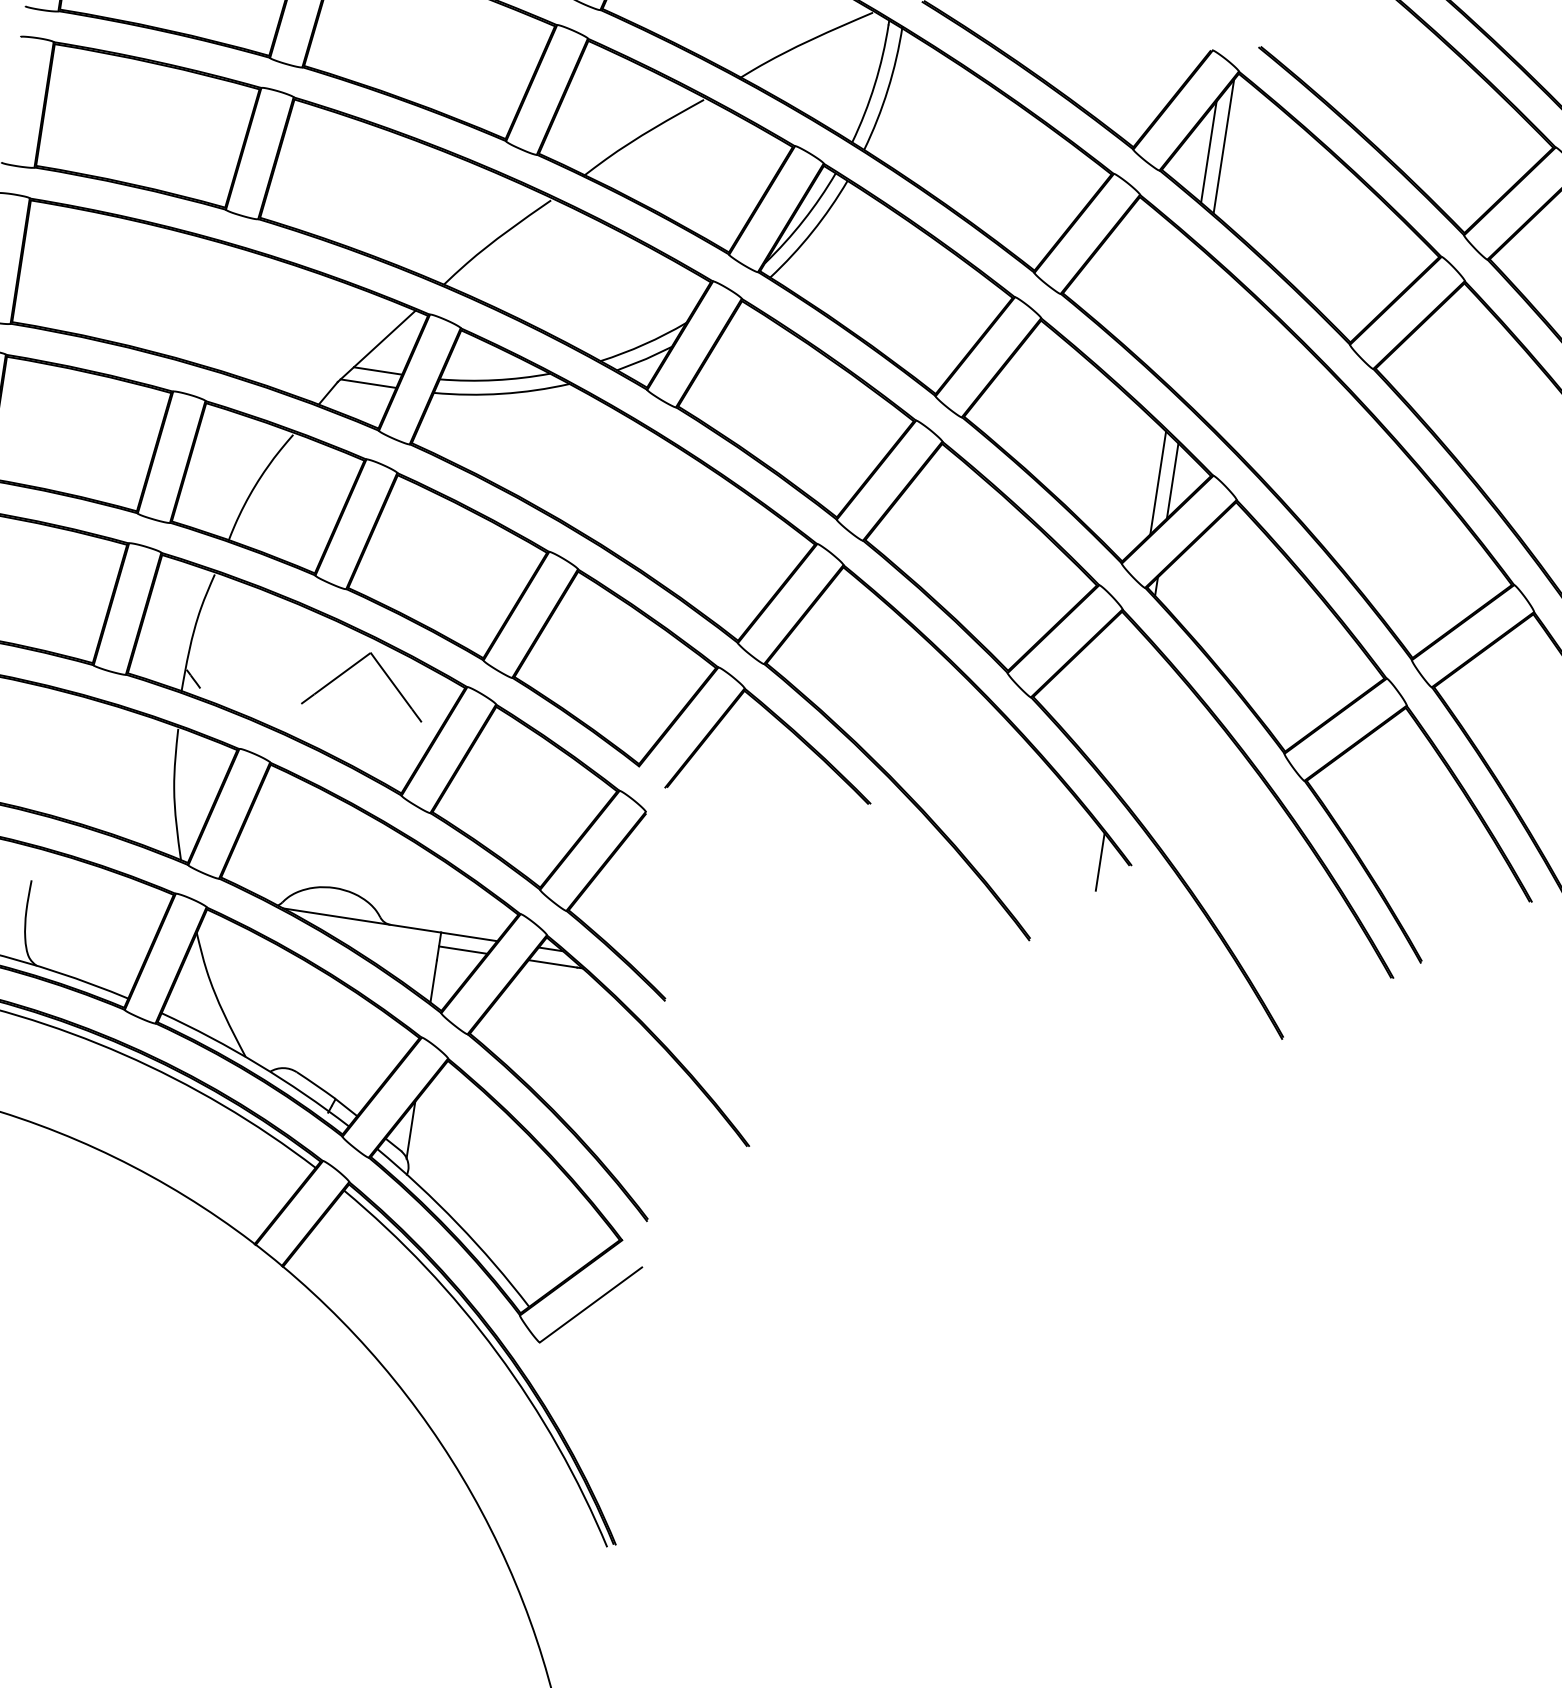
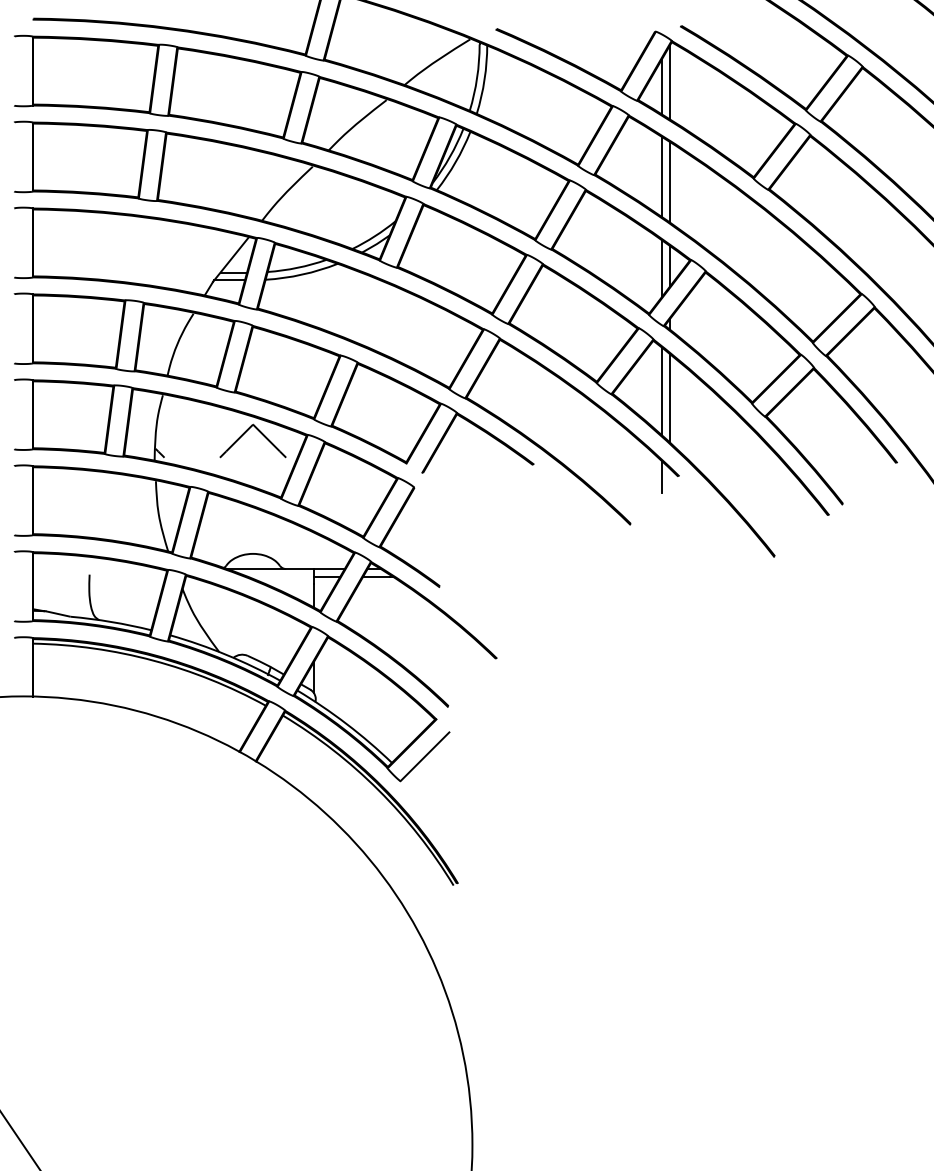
line: (1184, 315) -> (662, 176), added
line: (1195, 326) -> (669, 181), added
line: (1124, 706) -> (662, 391), added
line: (1135, 719) -> (669, 397), added

